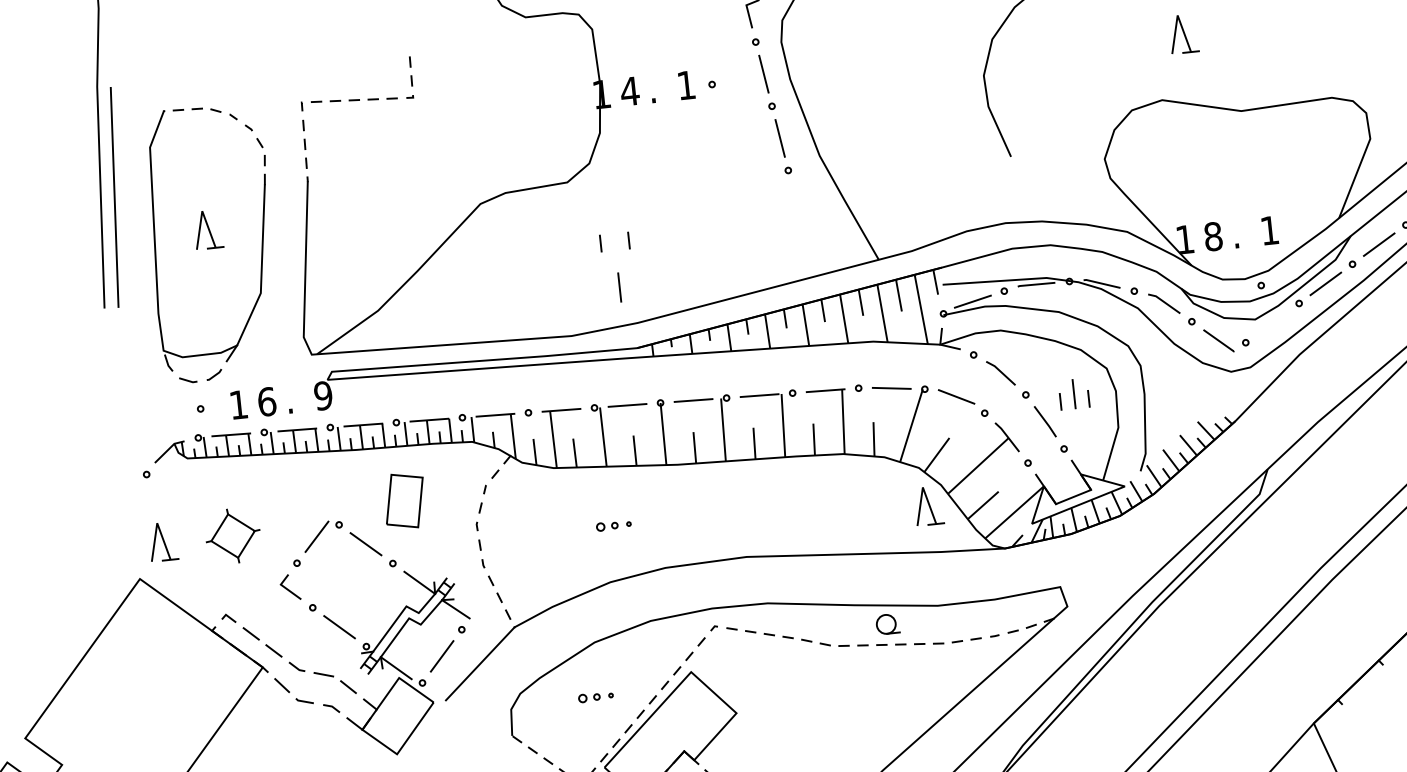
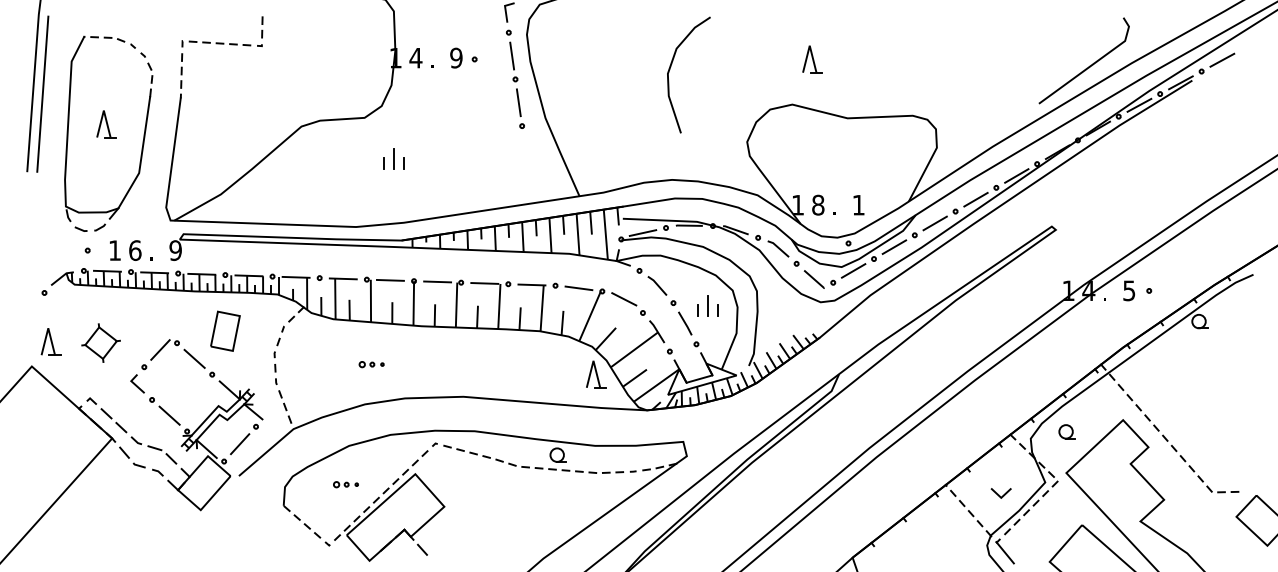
text: (686, 84) -> (456, 57), 1 -> 9
line: (619, 286) -> (393, 158), moved
line: (1272, 322) -> (853, 270), added

